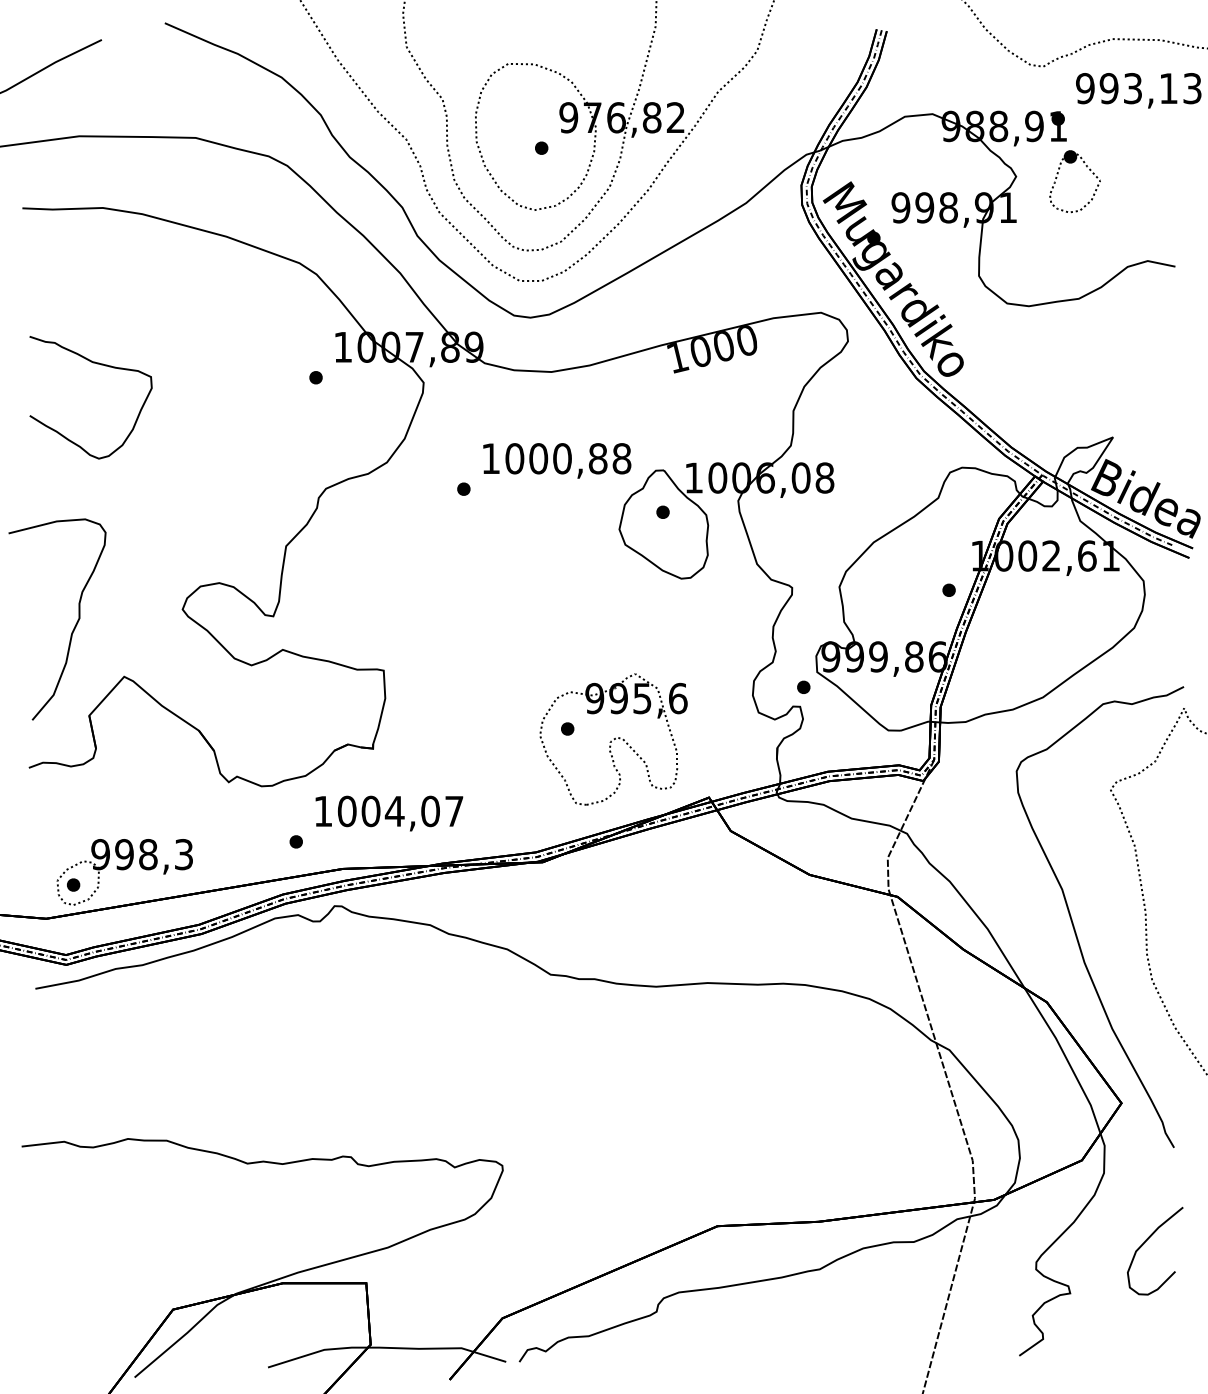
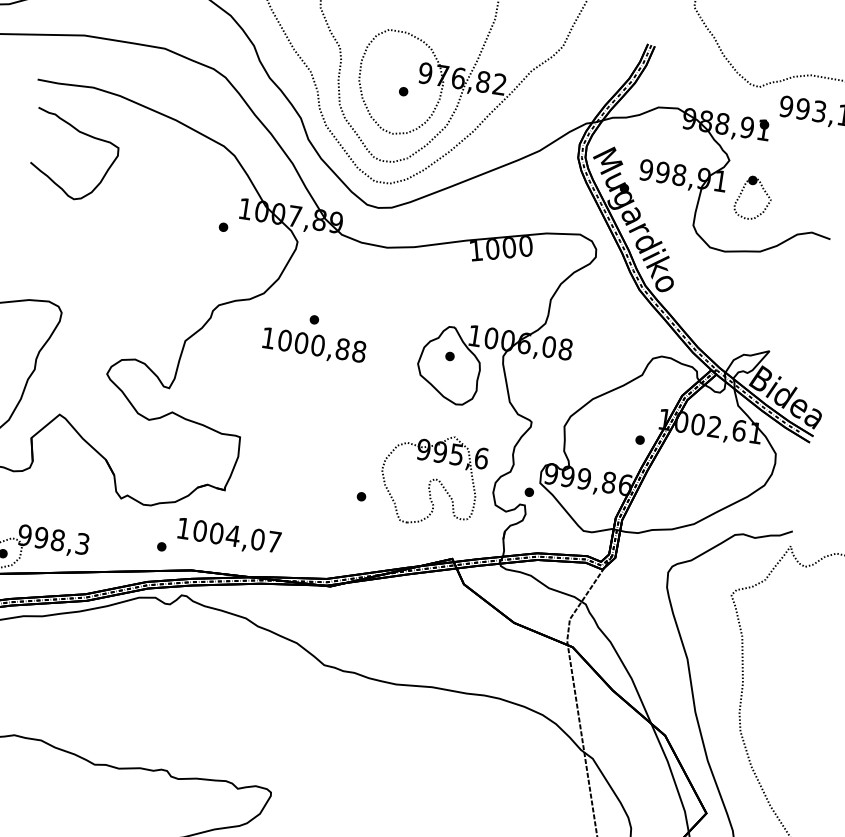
part: (1058, 174) -> (742, 191), moved
curve: (97, 364) -> (82, 133), moved
text: (557, 460) -> (314, 346), moved
part: (613, 739) -> (432, 480), moved

